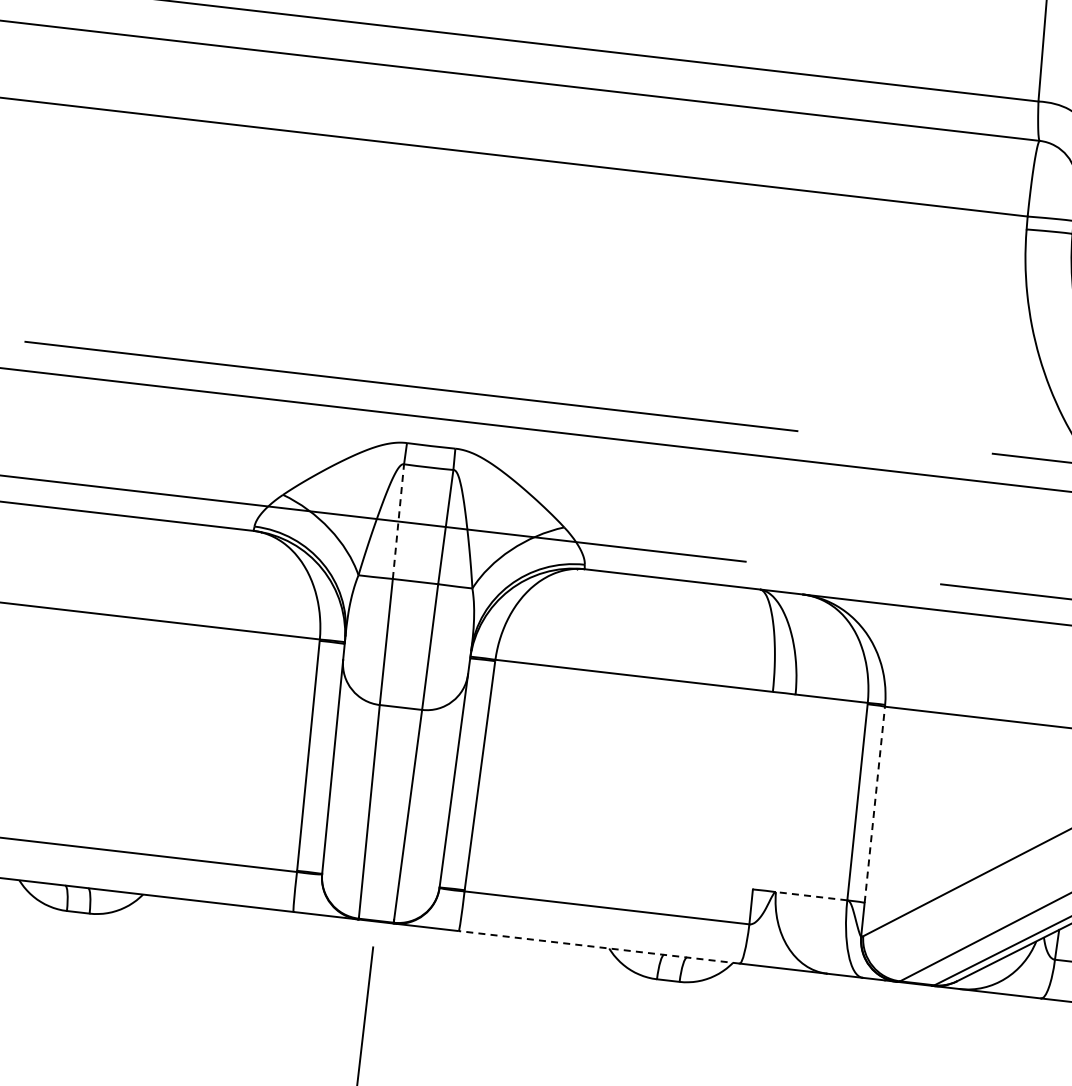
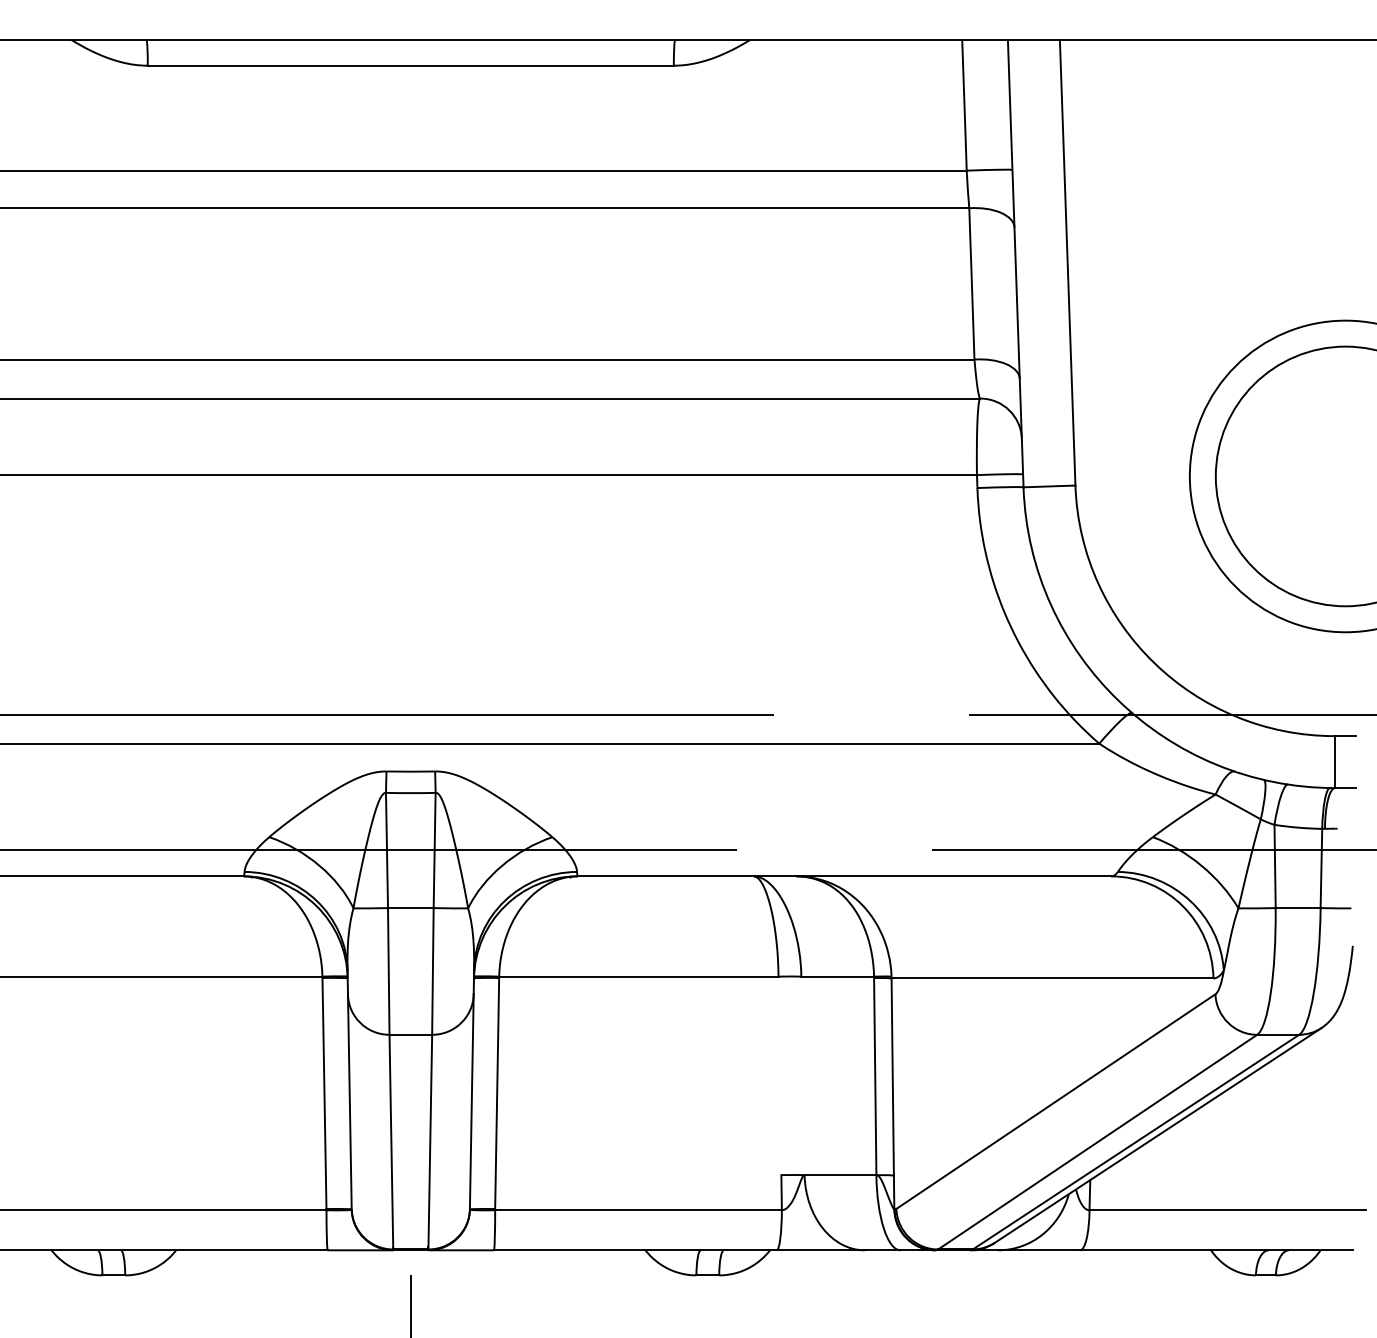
line: (398, 521) -> (387, 850), dashed -> solid
line: (874, 805) -> (892, 1077), dashed -> solid
line: (811, 896) -> (840, 1175), dashed -> solid
line: (598, 947) -> (634, 1250), dashed -> solid

